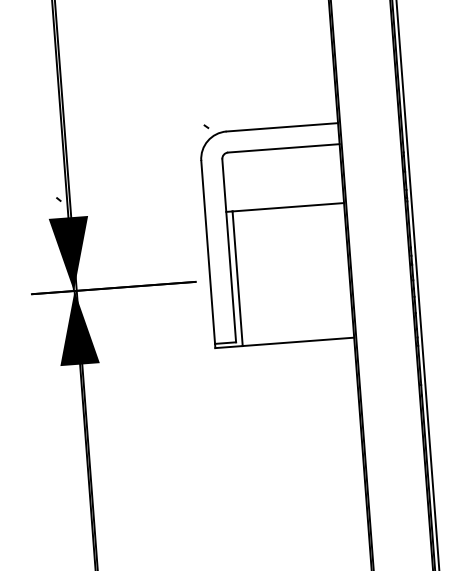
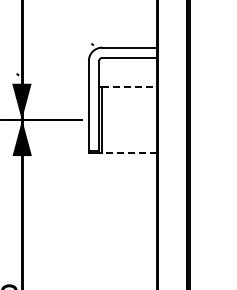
line: (289, 206) -> (130, 86), solid -> dashed
line: (298, 340) -> (129, 152), solid -> dashed

